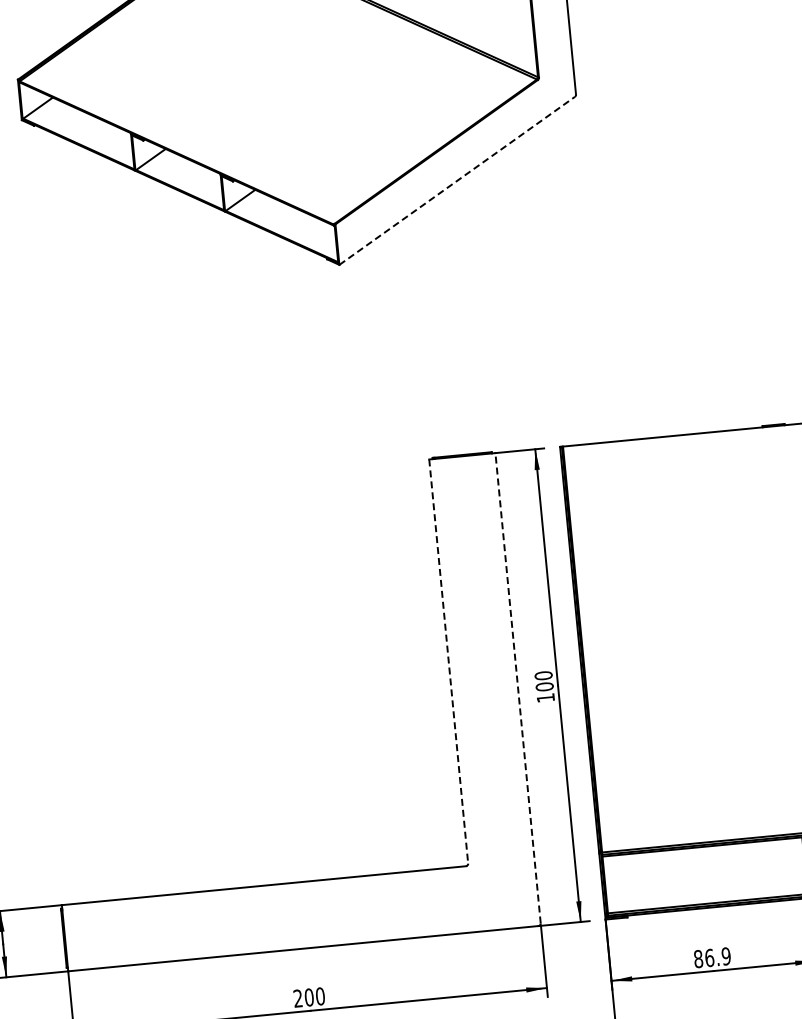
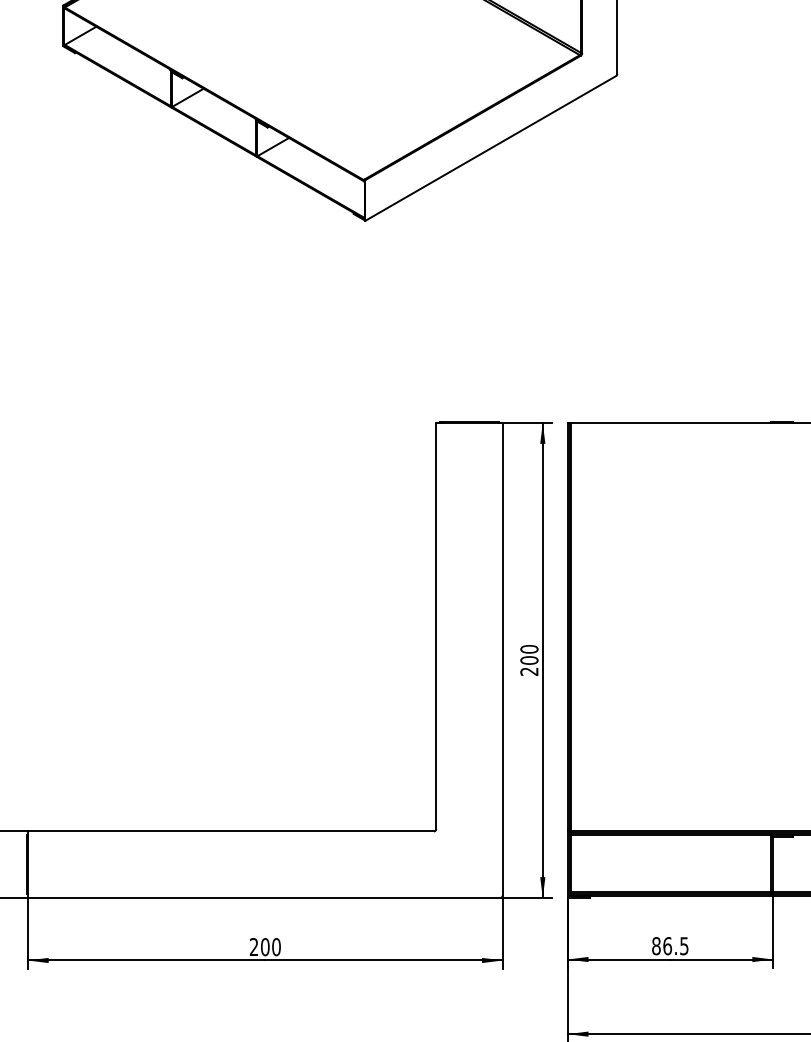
line: (456, 180) -> (490, 148), dashed -> solid
line: (448, 661) -> (436, 626), dashed -> solid
line: (517, 687) -> (502, 658), dashed -> solid
text: (545, 697) -> (529, 671), 100 -> 200
text: (726, 955) -> (684, 945), 86.9 -> 86.5

